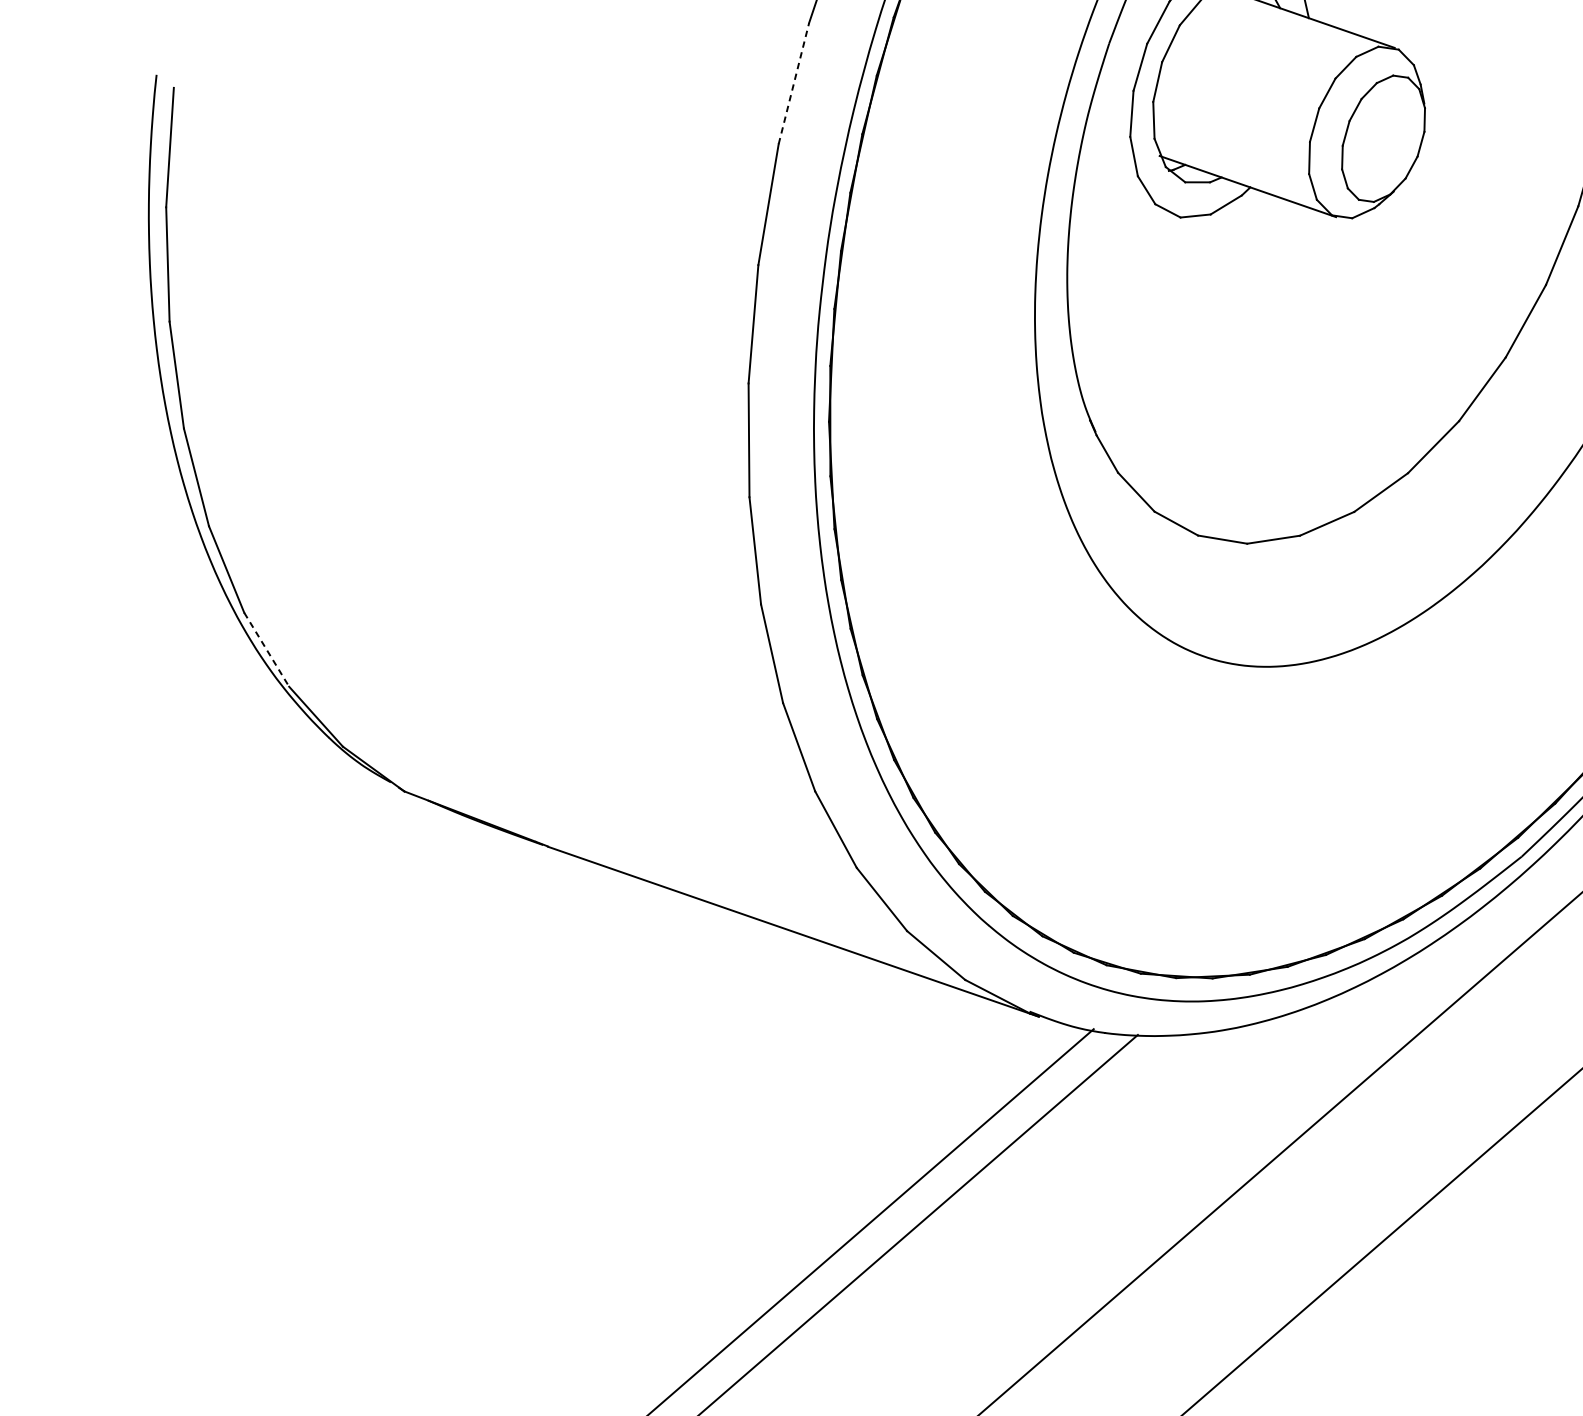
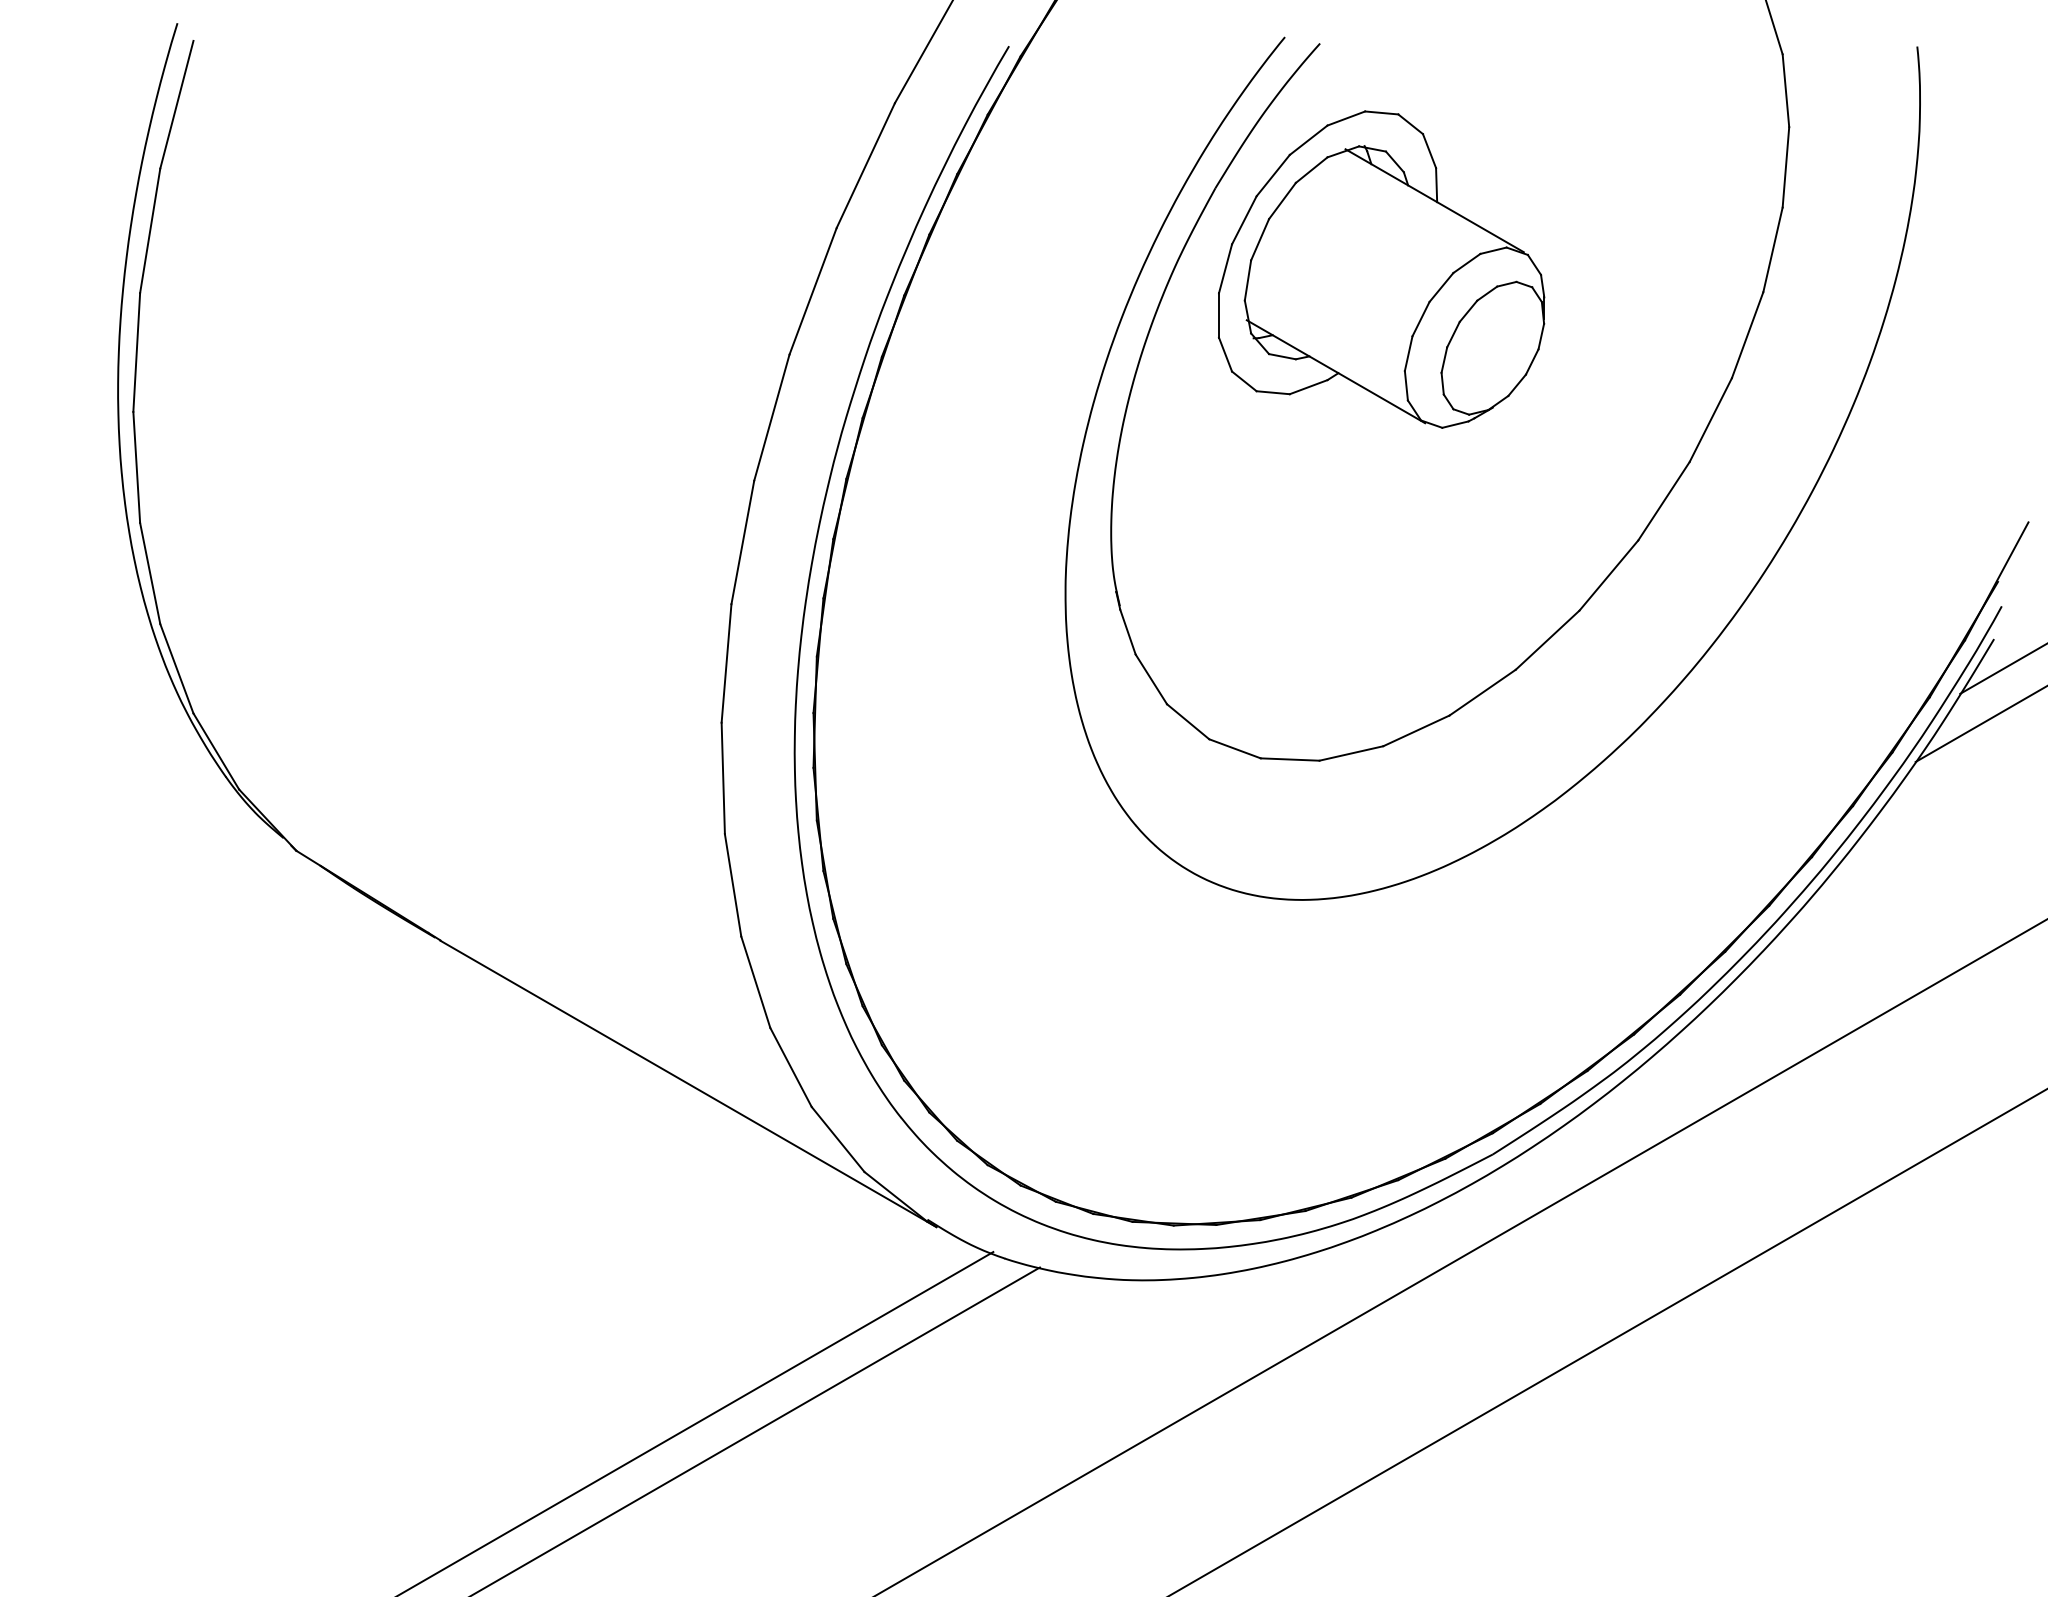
line: (793, 83) -> (865, 165), dashed -> solid
line: (266, 649) -> (176, 668), dashed -> solid

